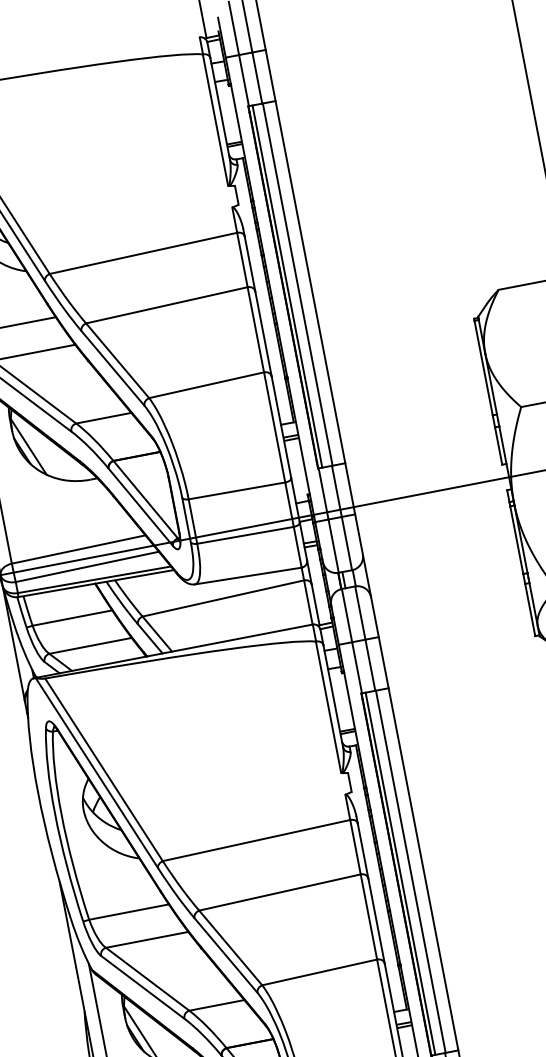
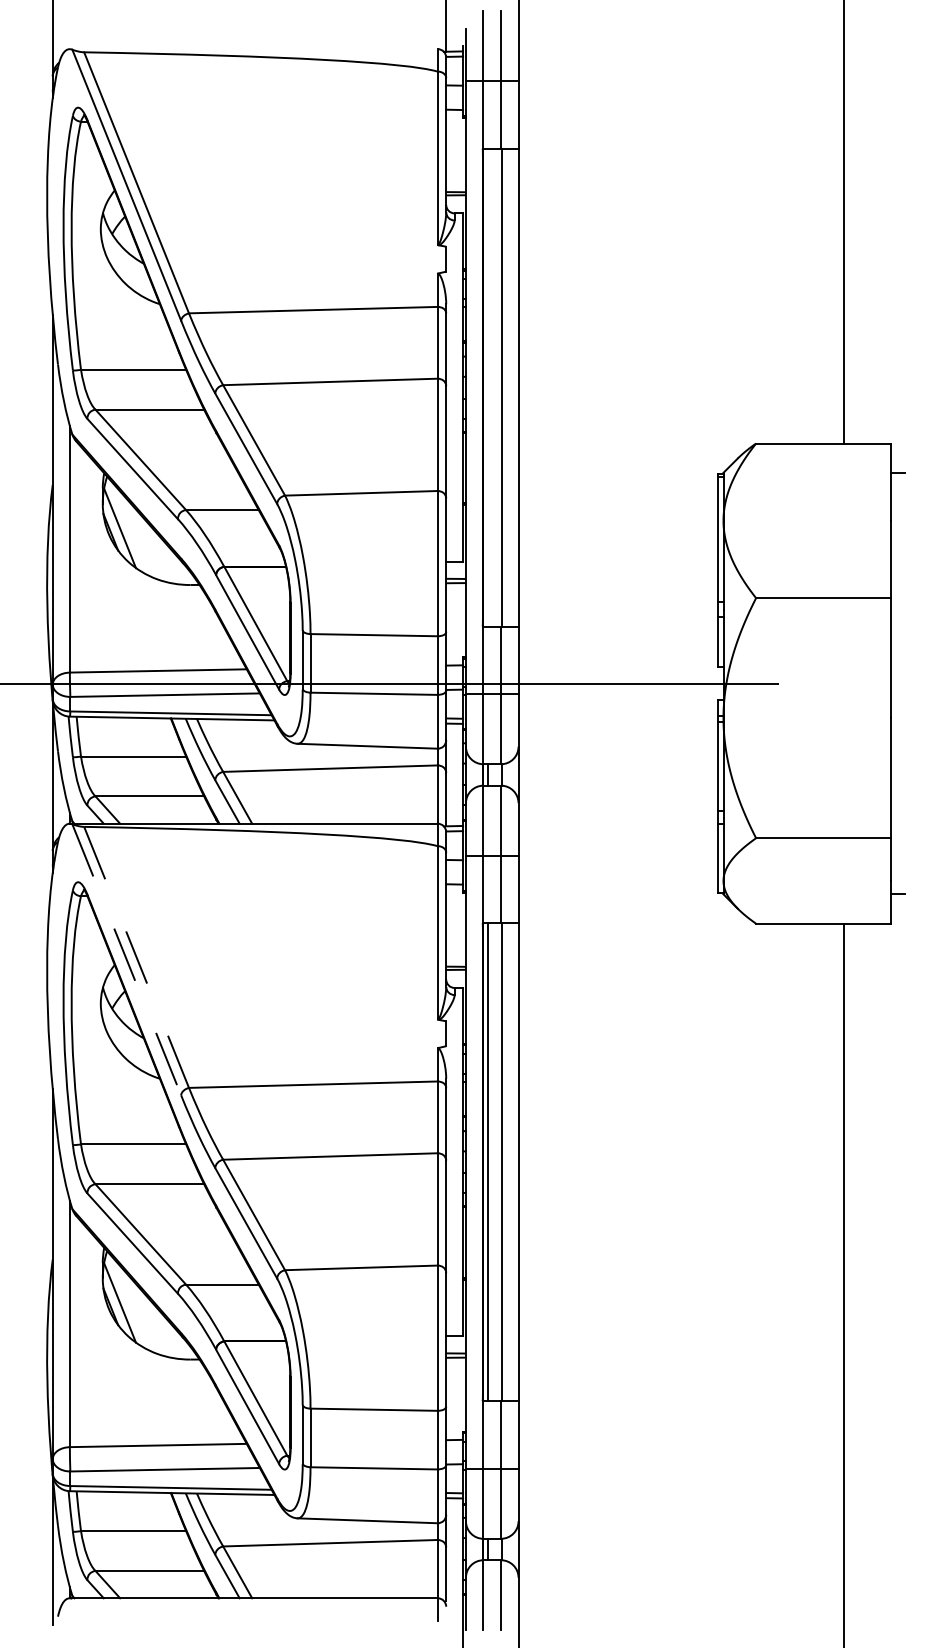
line: (287, 286) -> (488, 387), removed
line: (103, 769) -> (136, 957), solid -> dashed
line: (96, 772) -> (126, 959), solid -> dashed

